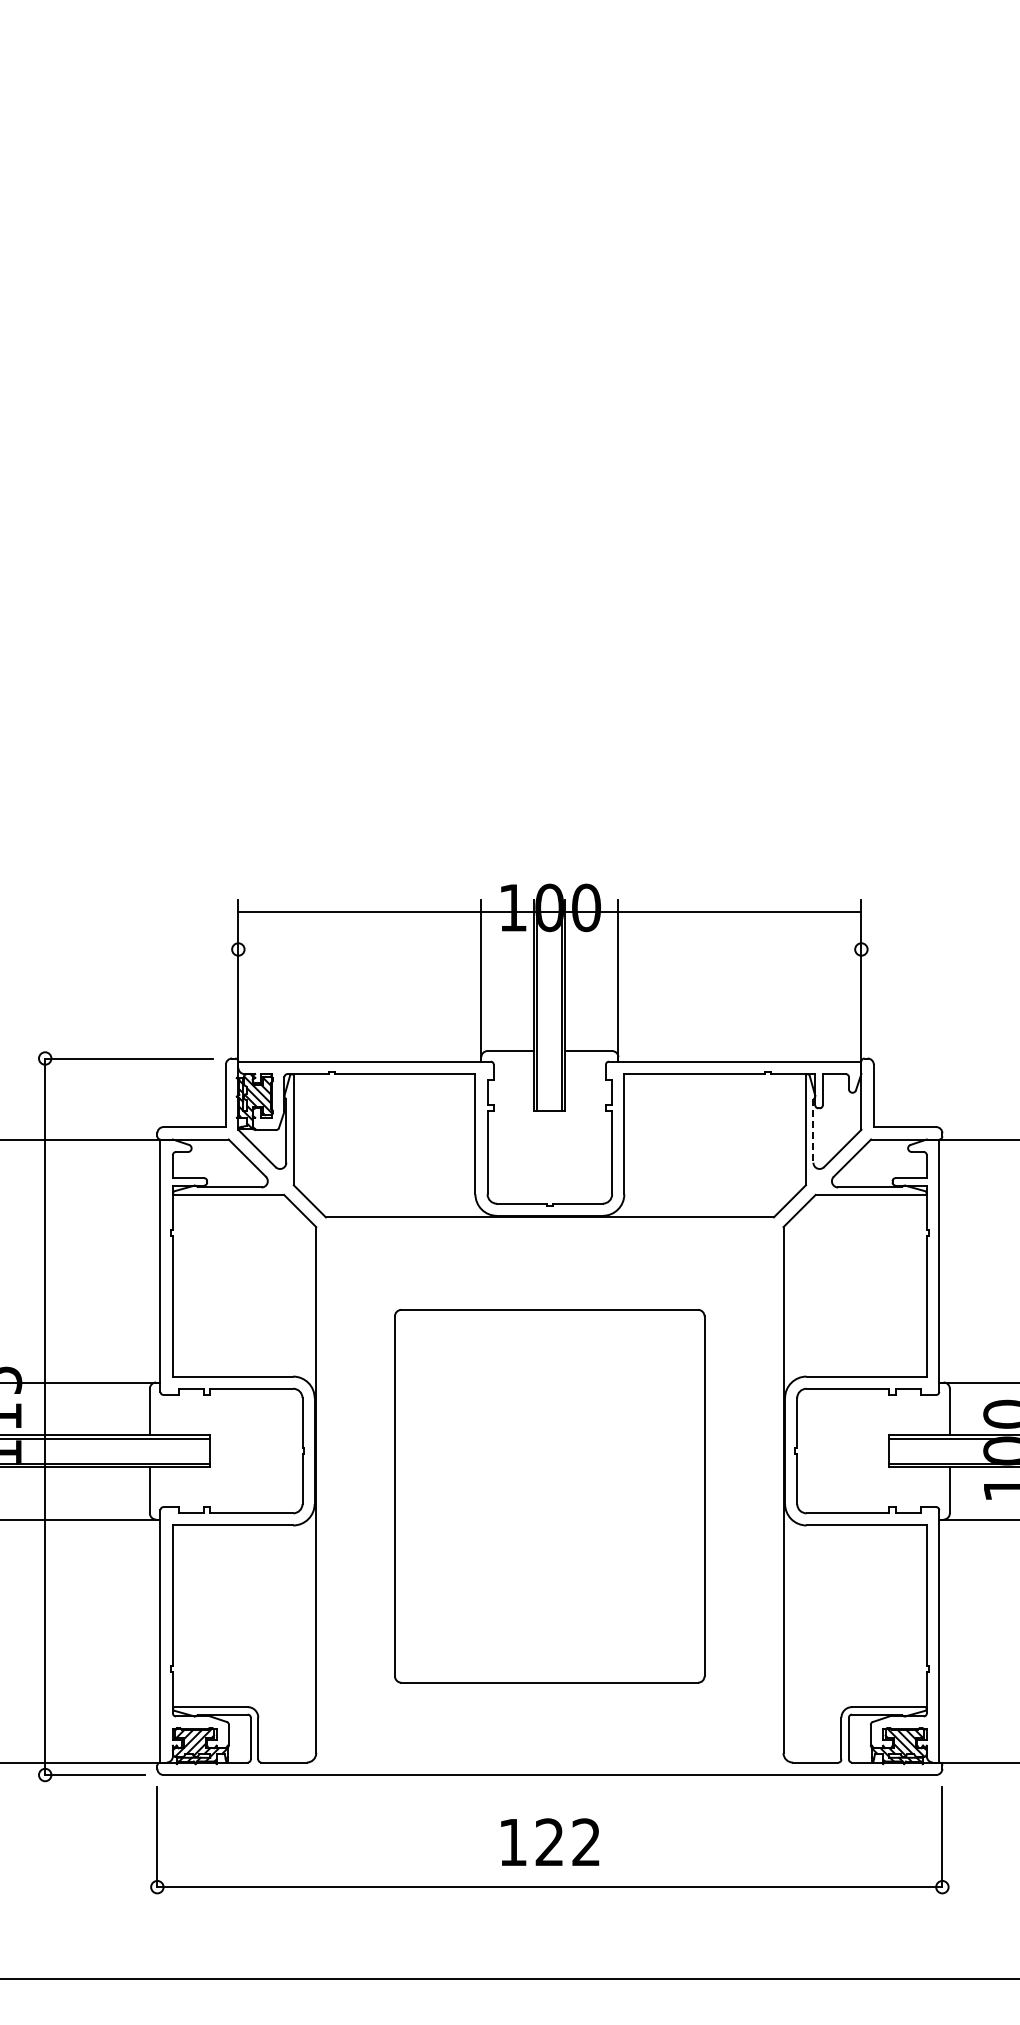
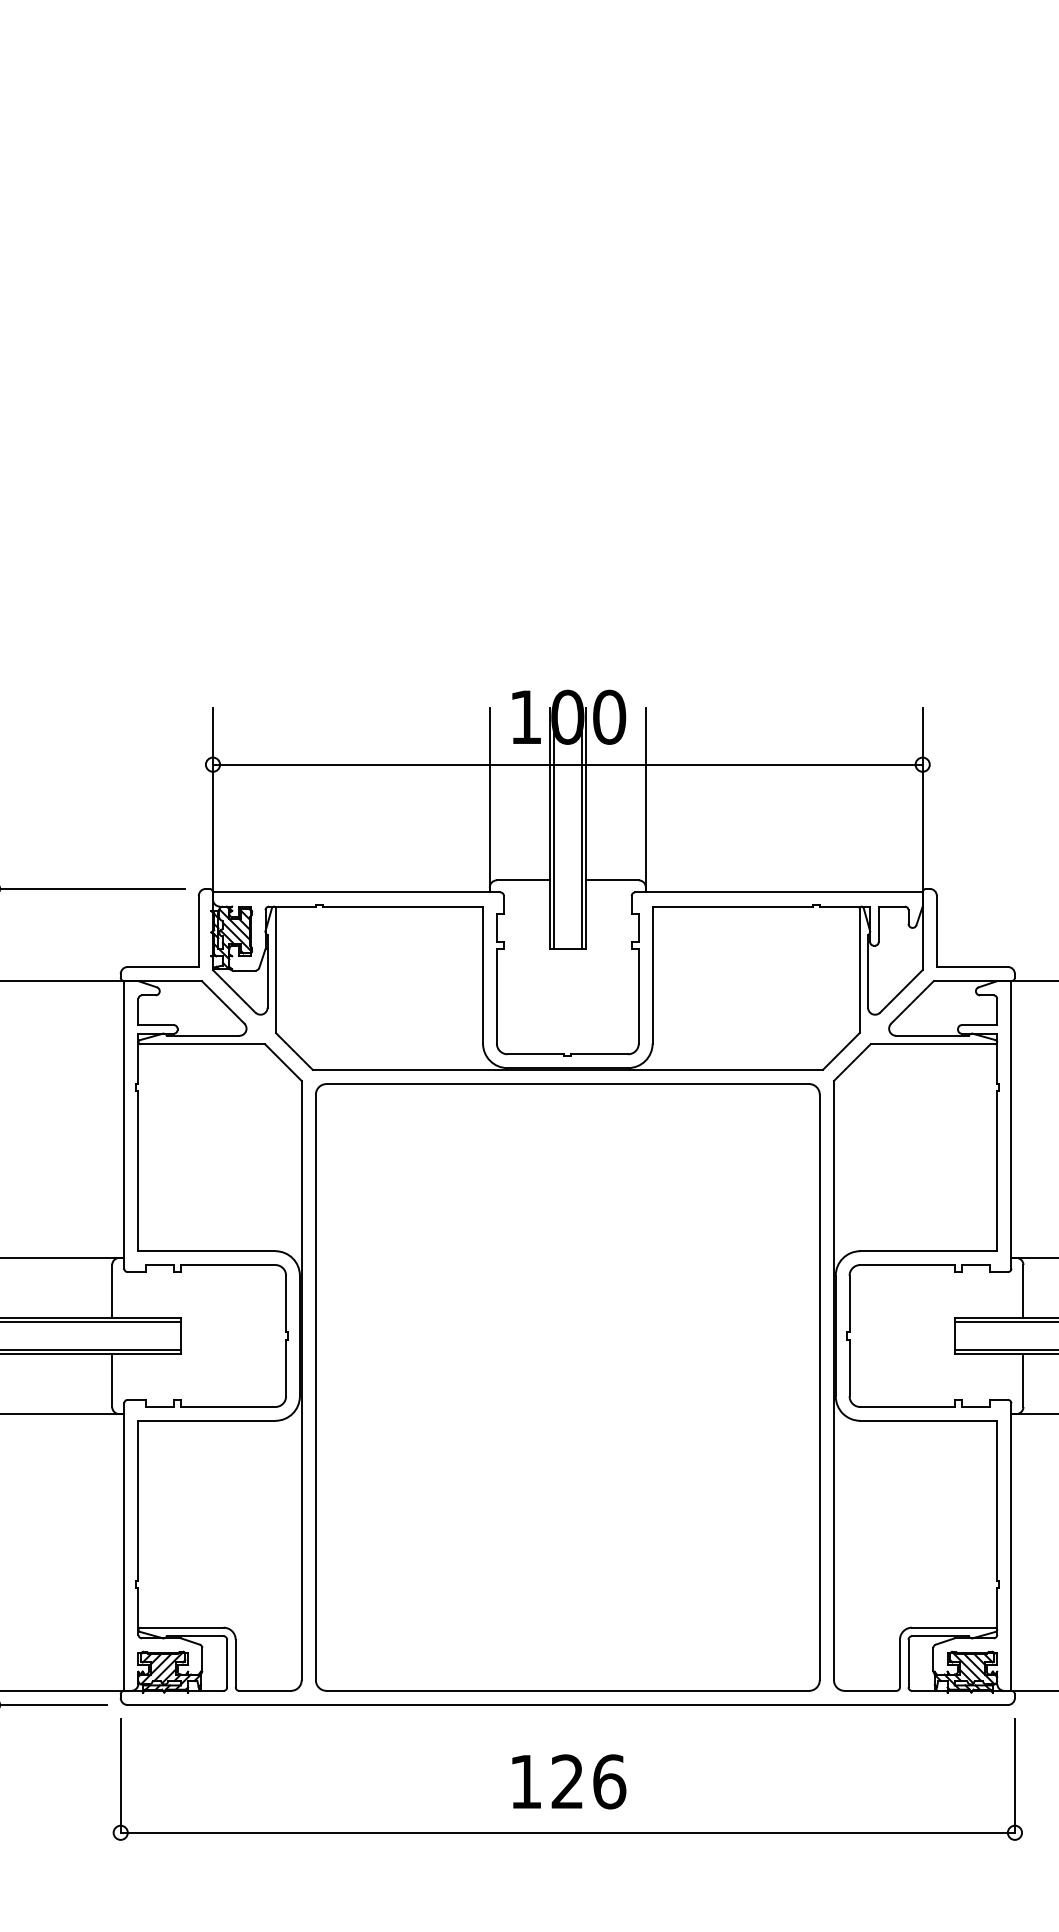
line: (549, 912) -> (567, 764), moved
line: (813, 1130) -> (868, 970), dashed -> solid
part: (549, 1496) -> (567, 1387), size x1.43
text: (586, 1842) -> (609, 1781), 122 -> 126

